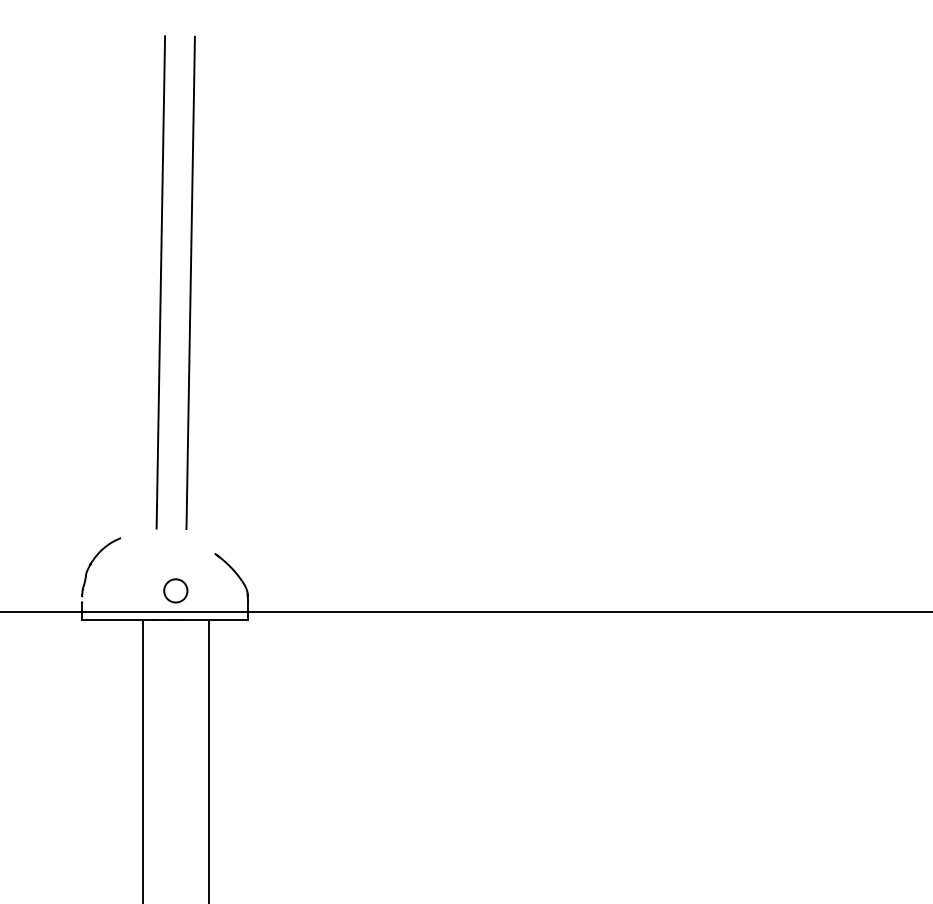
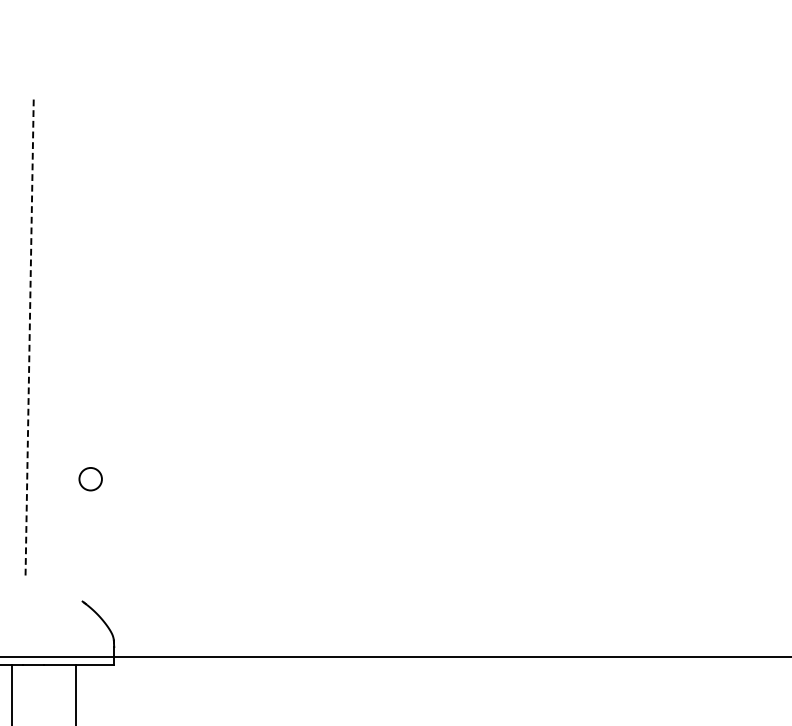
line: (160, 282) -> (29, 338), solid -> dashed
line: (190, 282) -> (58, 338), removed
circle: (175, 590) -> (90, 478), moved

